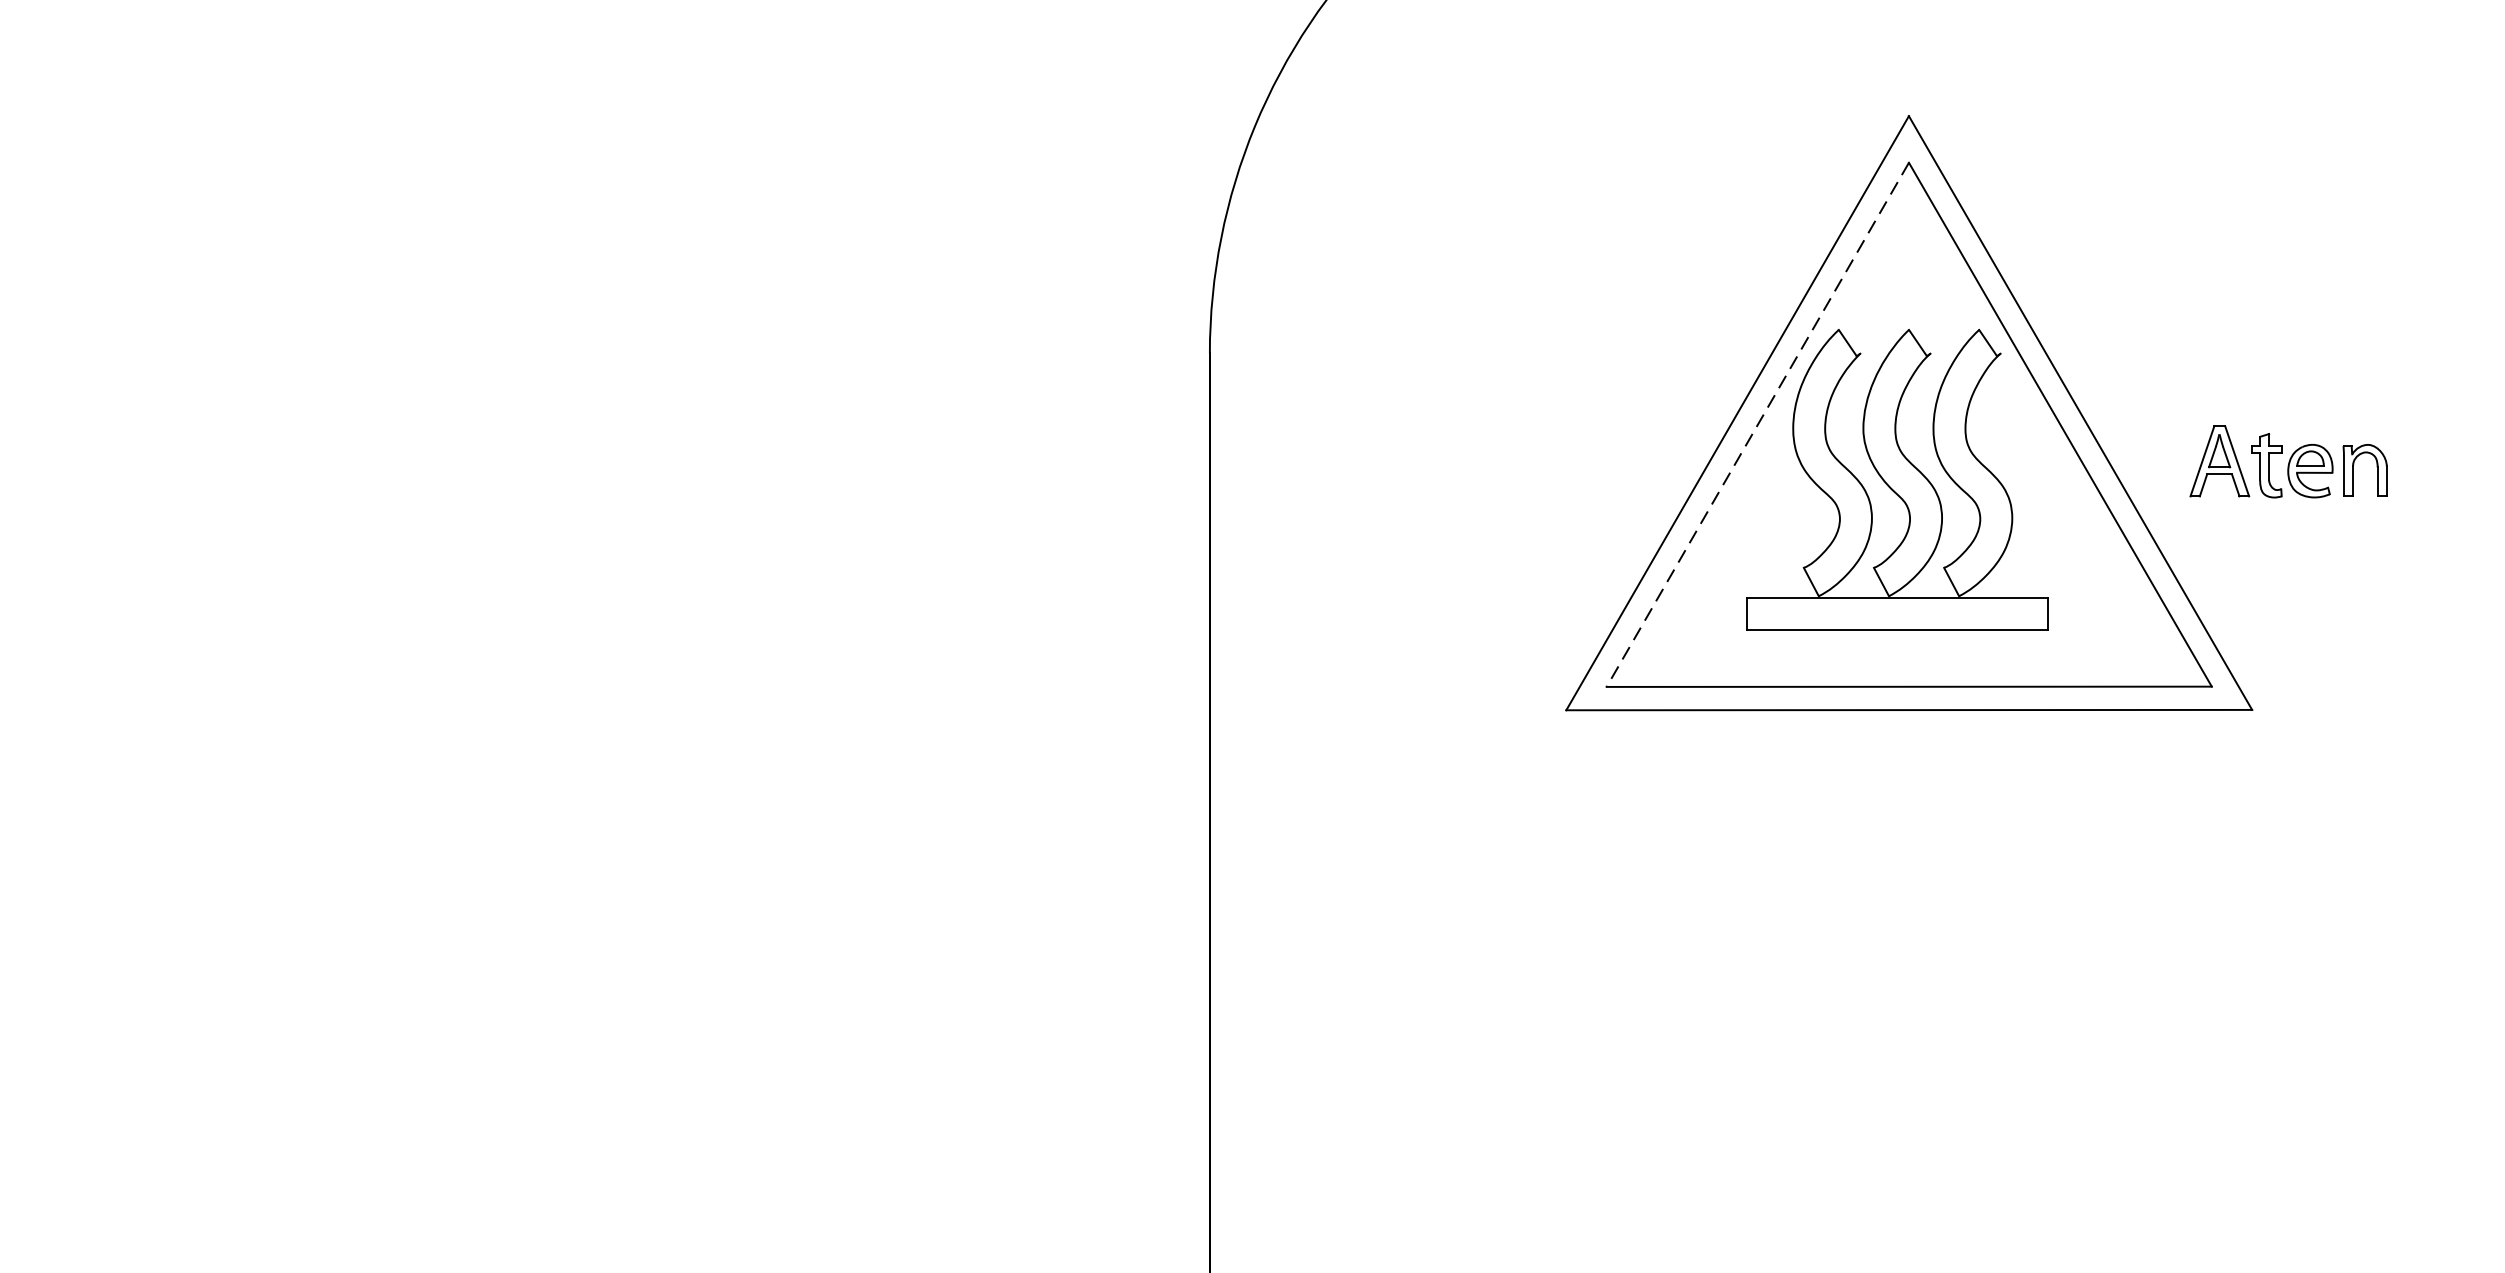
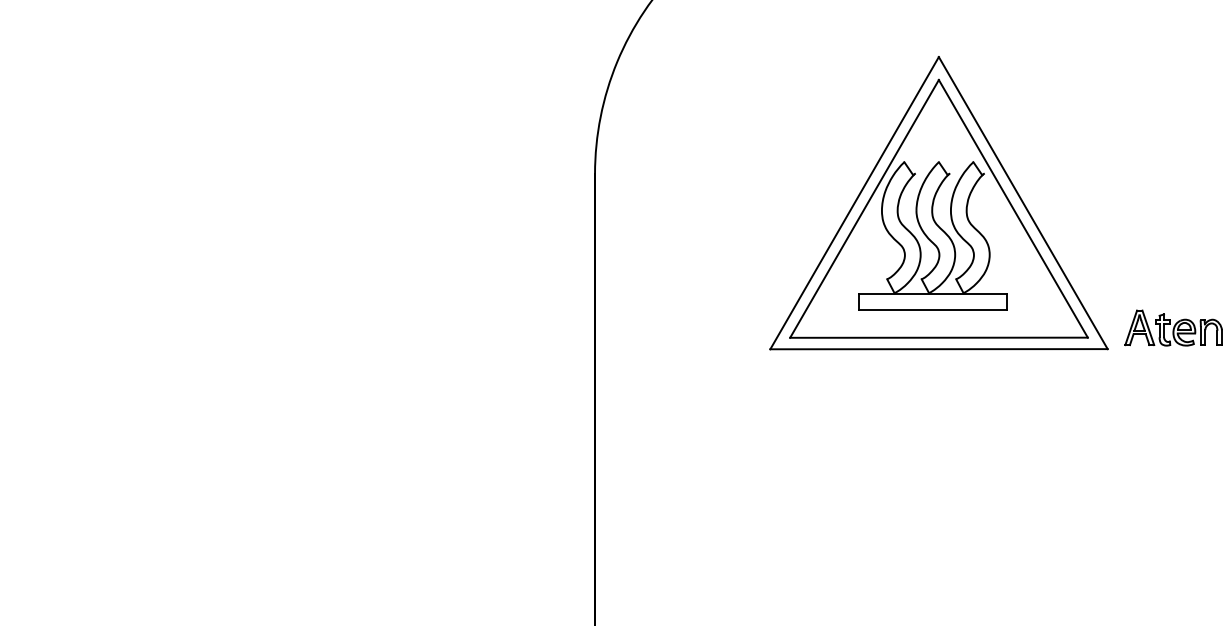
line: (1757, 424) -> (864, 208), dashed -> solid
part: (2288, 460) -> (1173, 327), moved

